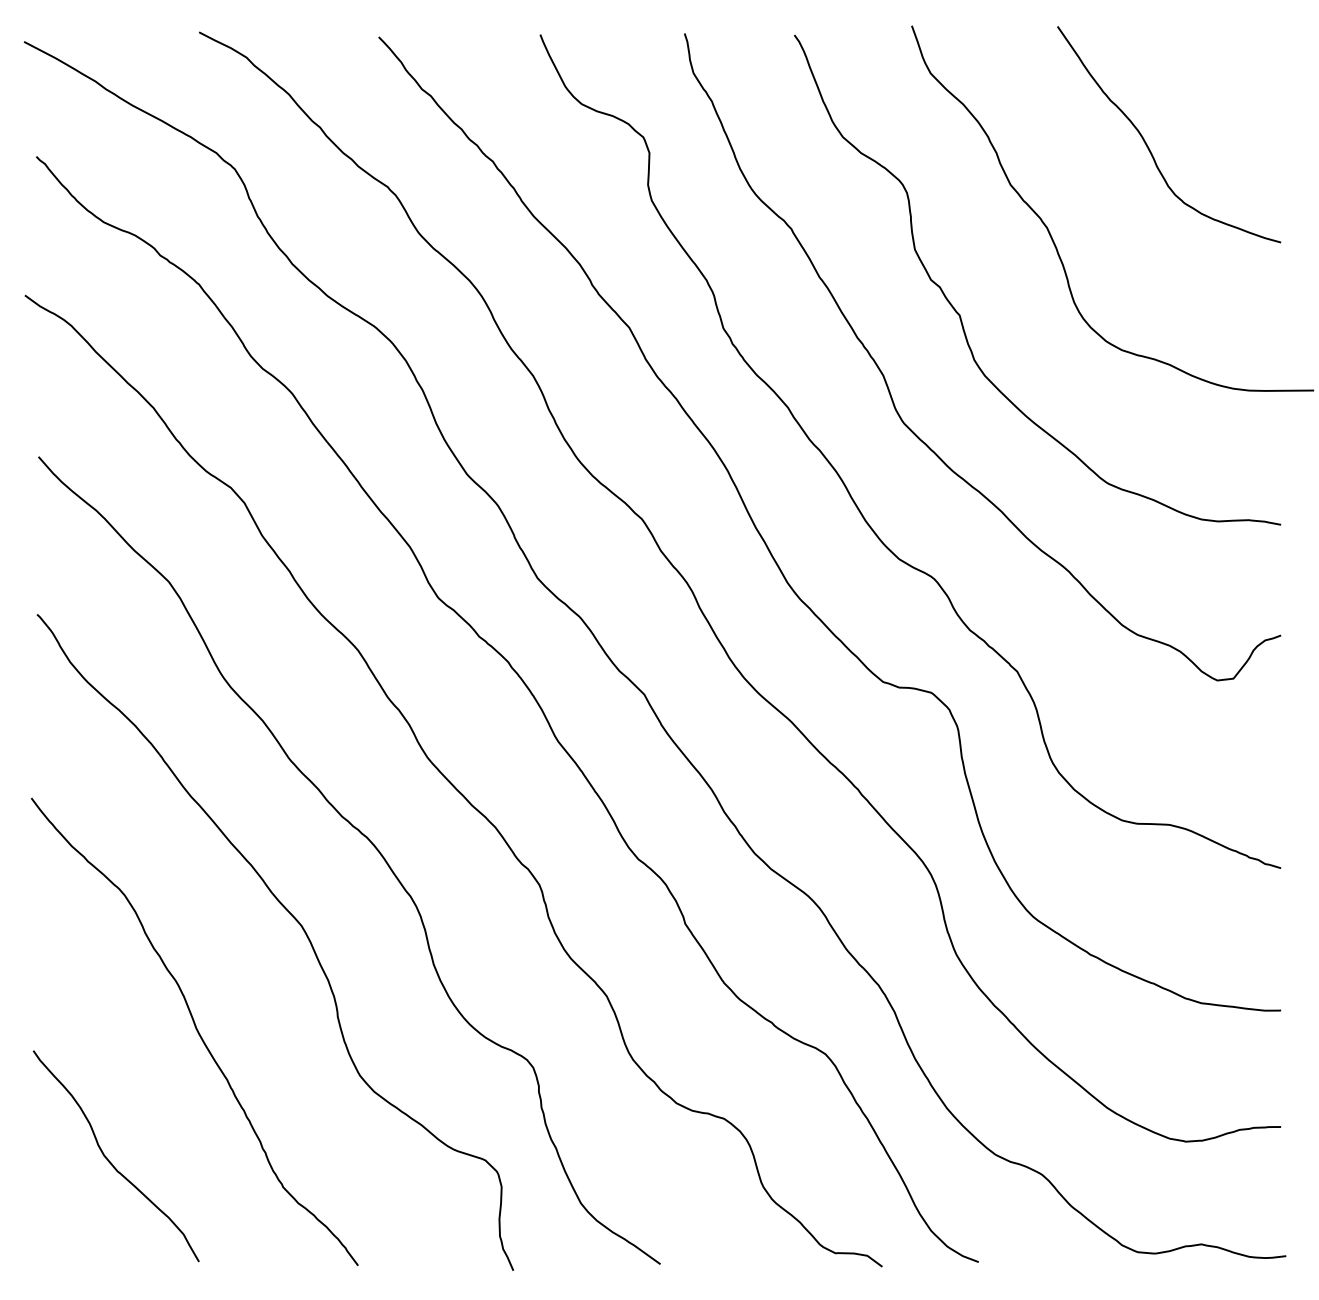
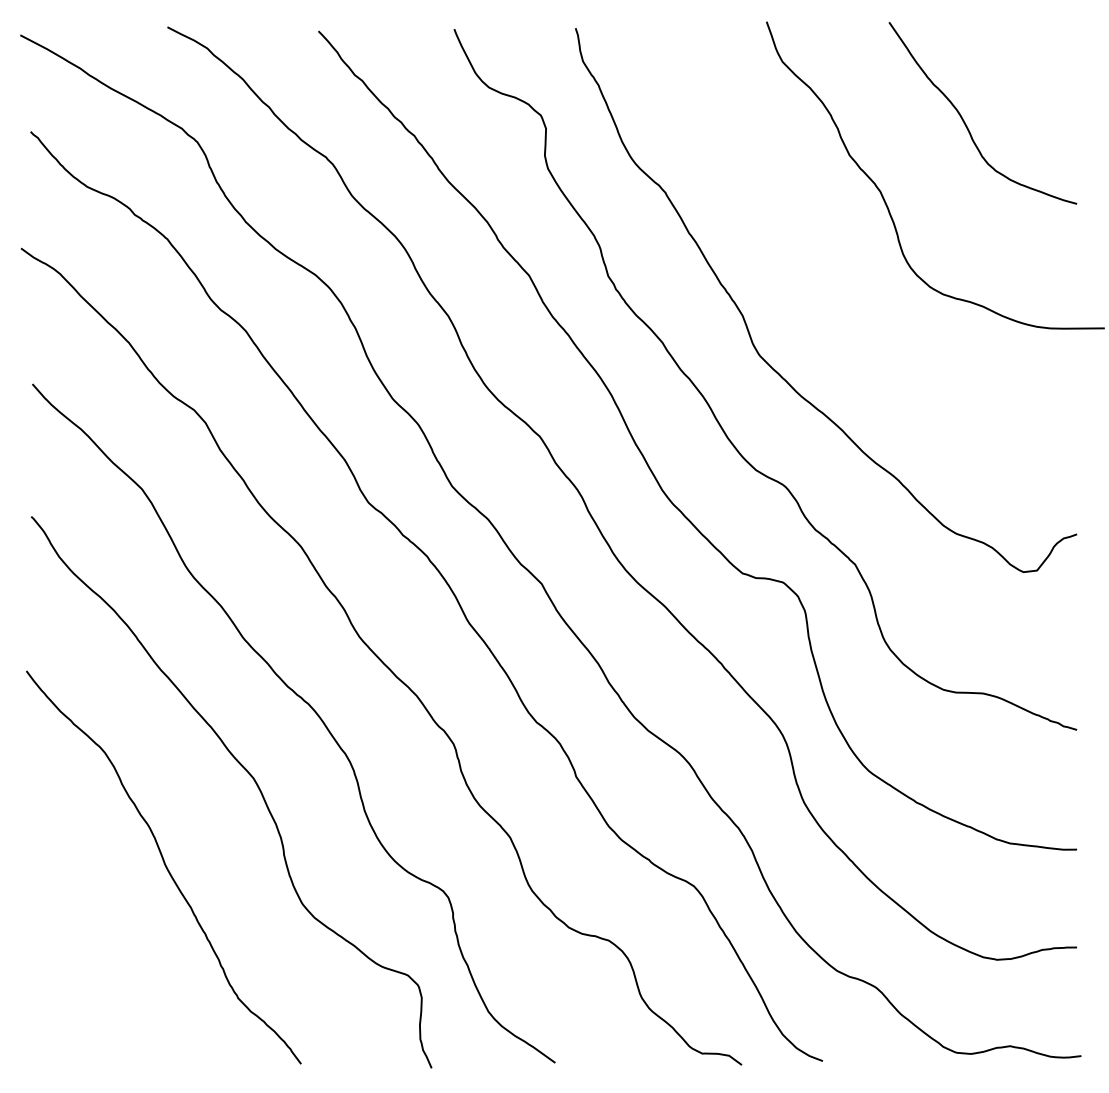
curve: (961, 316) -> (808, 266), removed
curve: (111, 1161) -> (93, 976), removed

